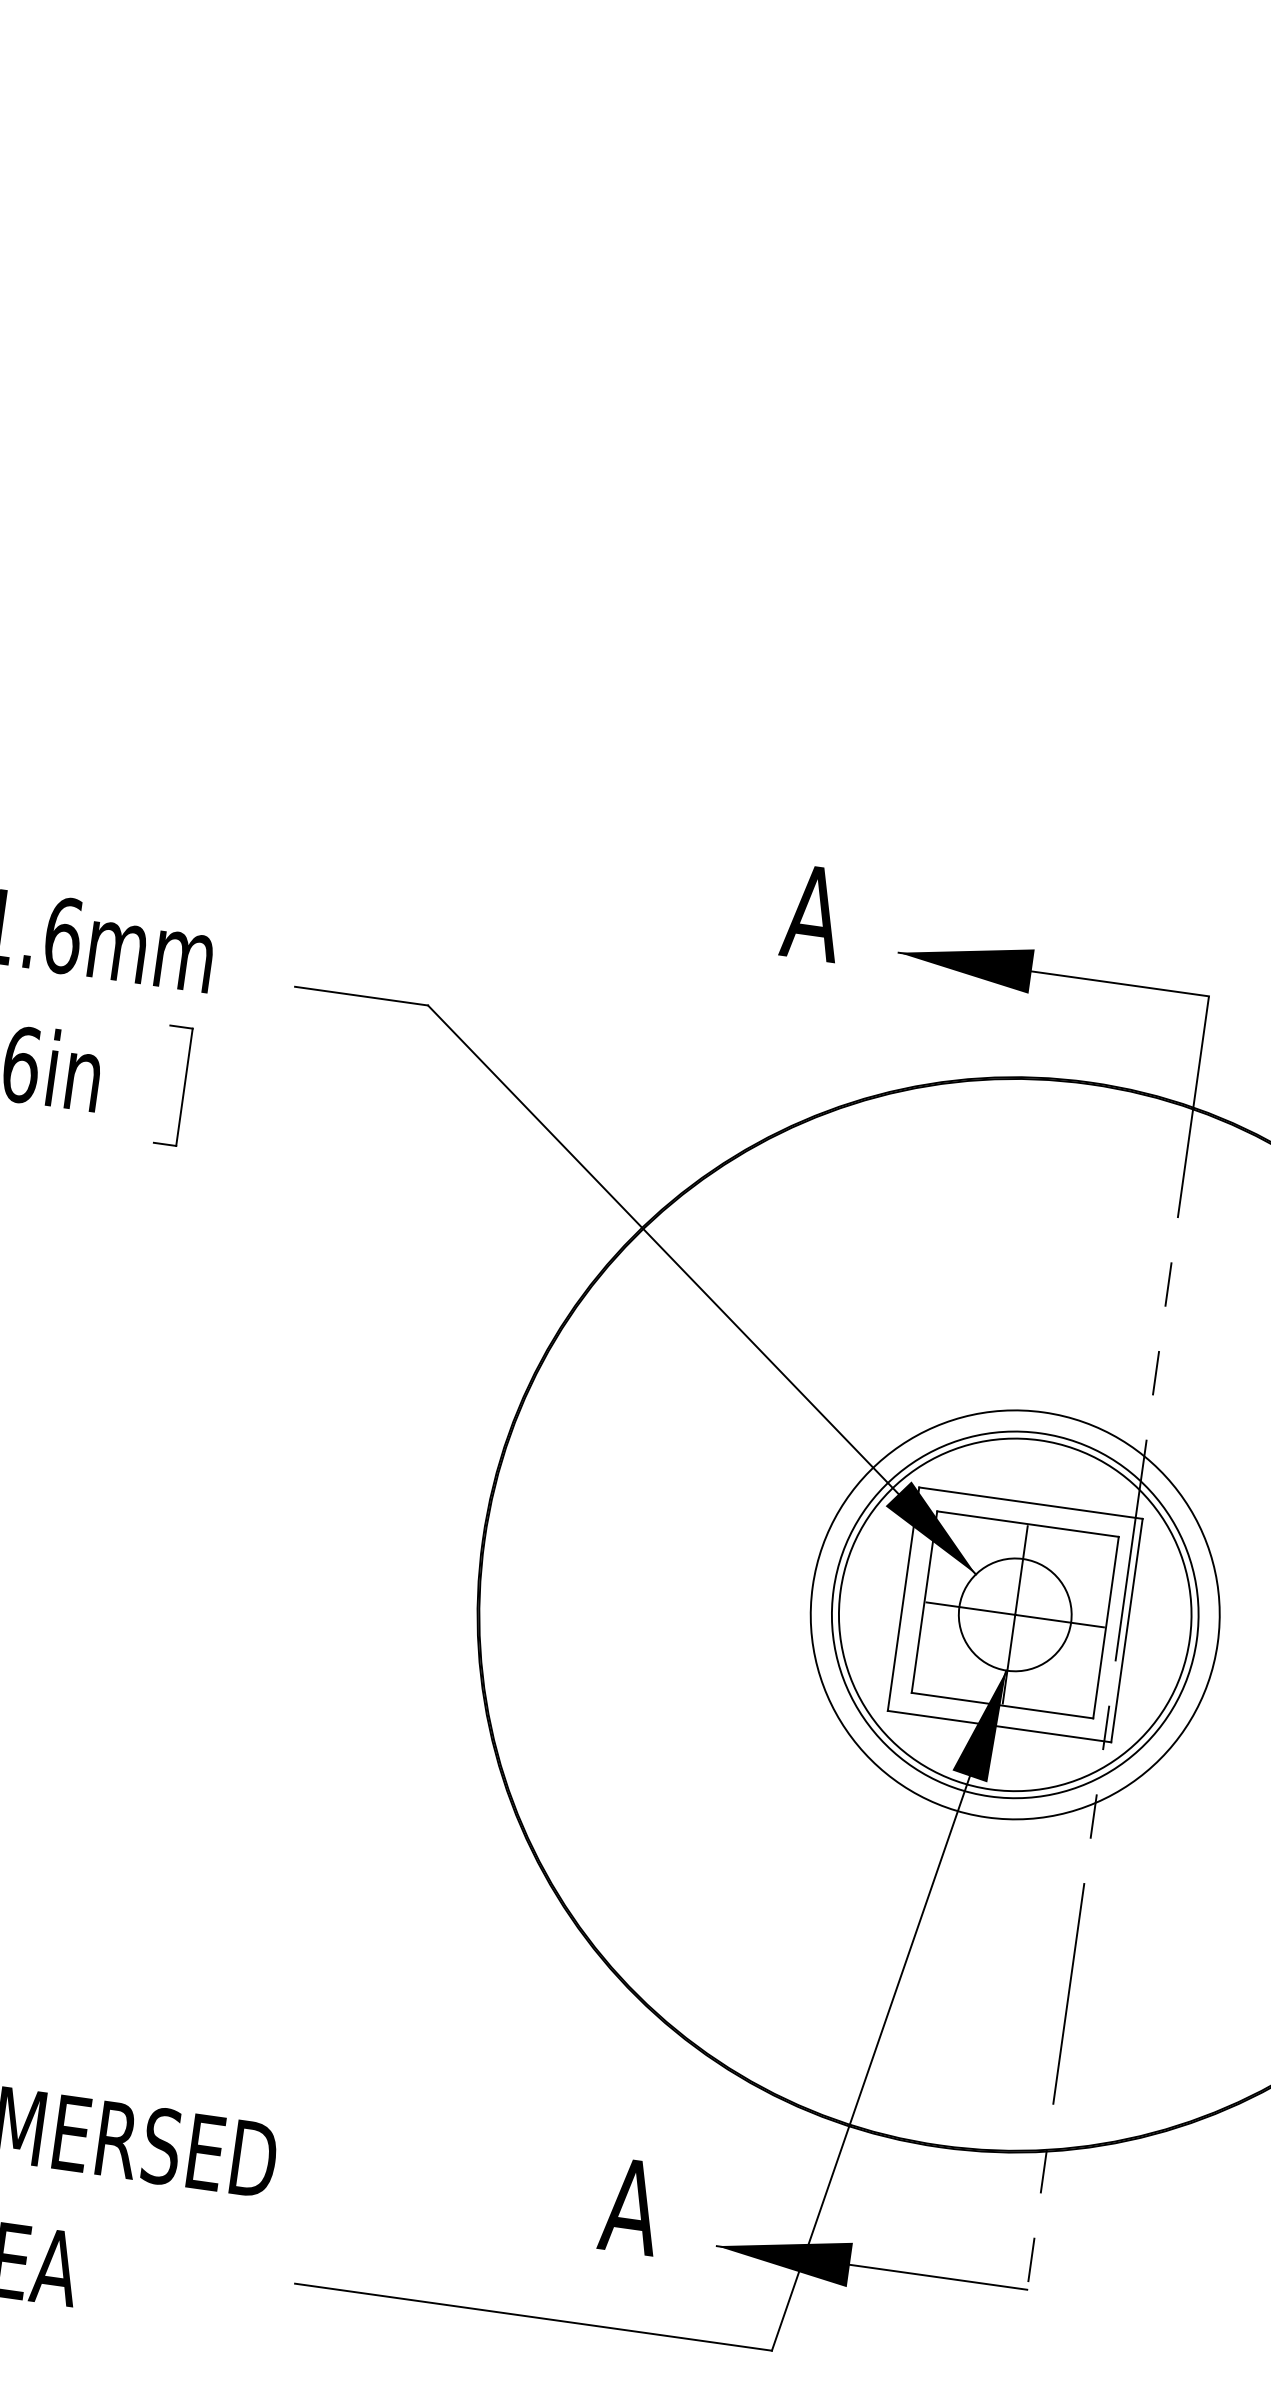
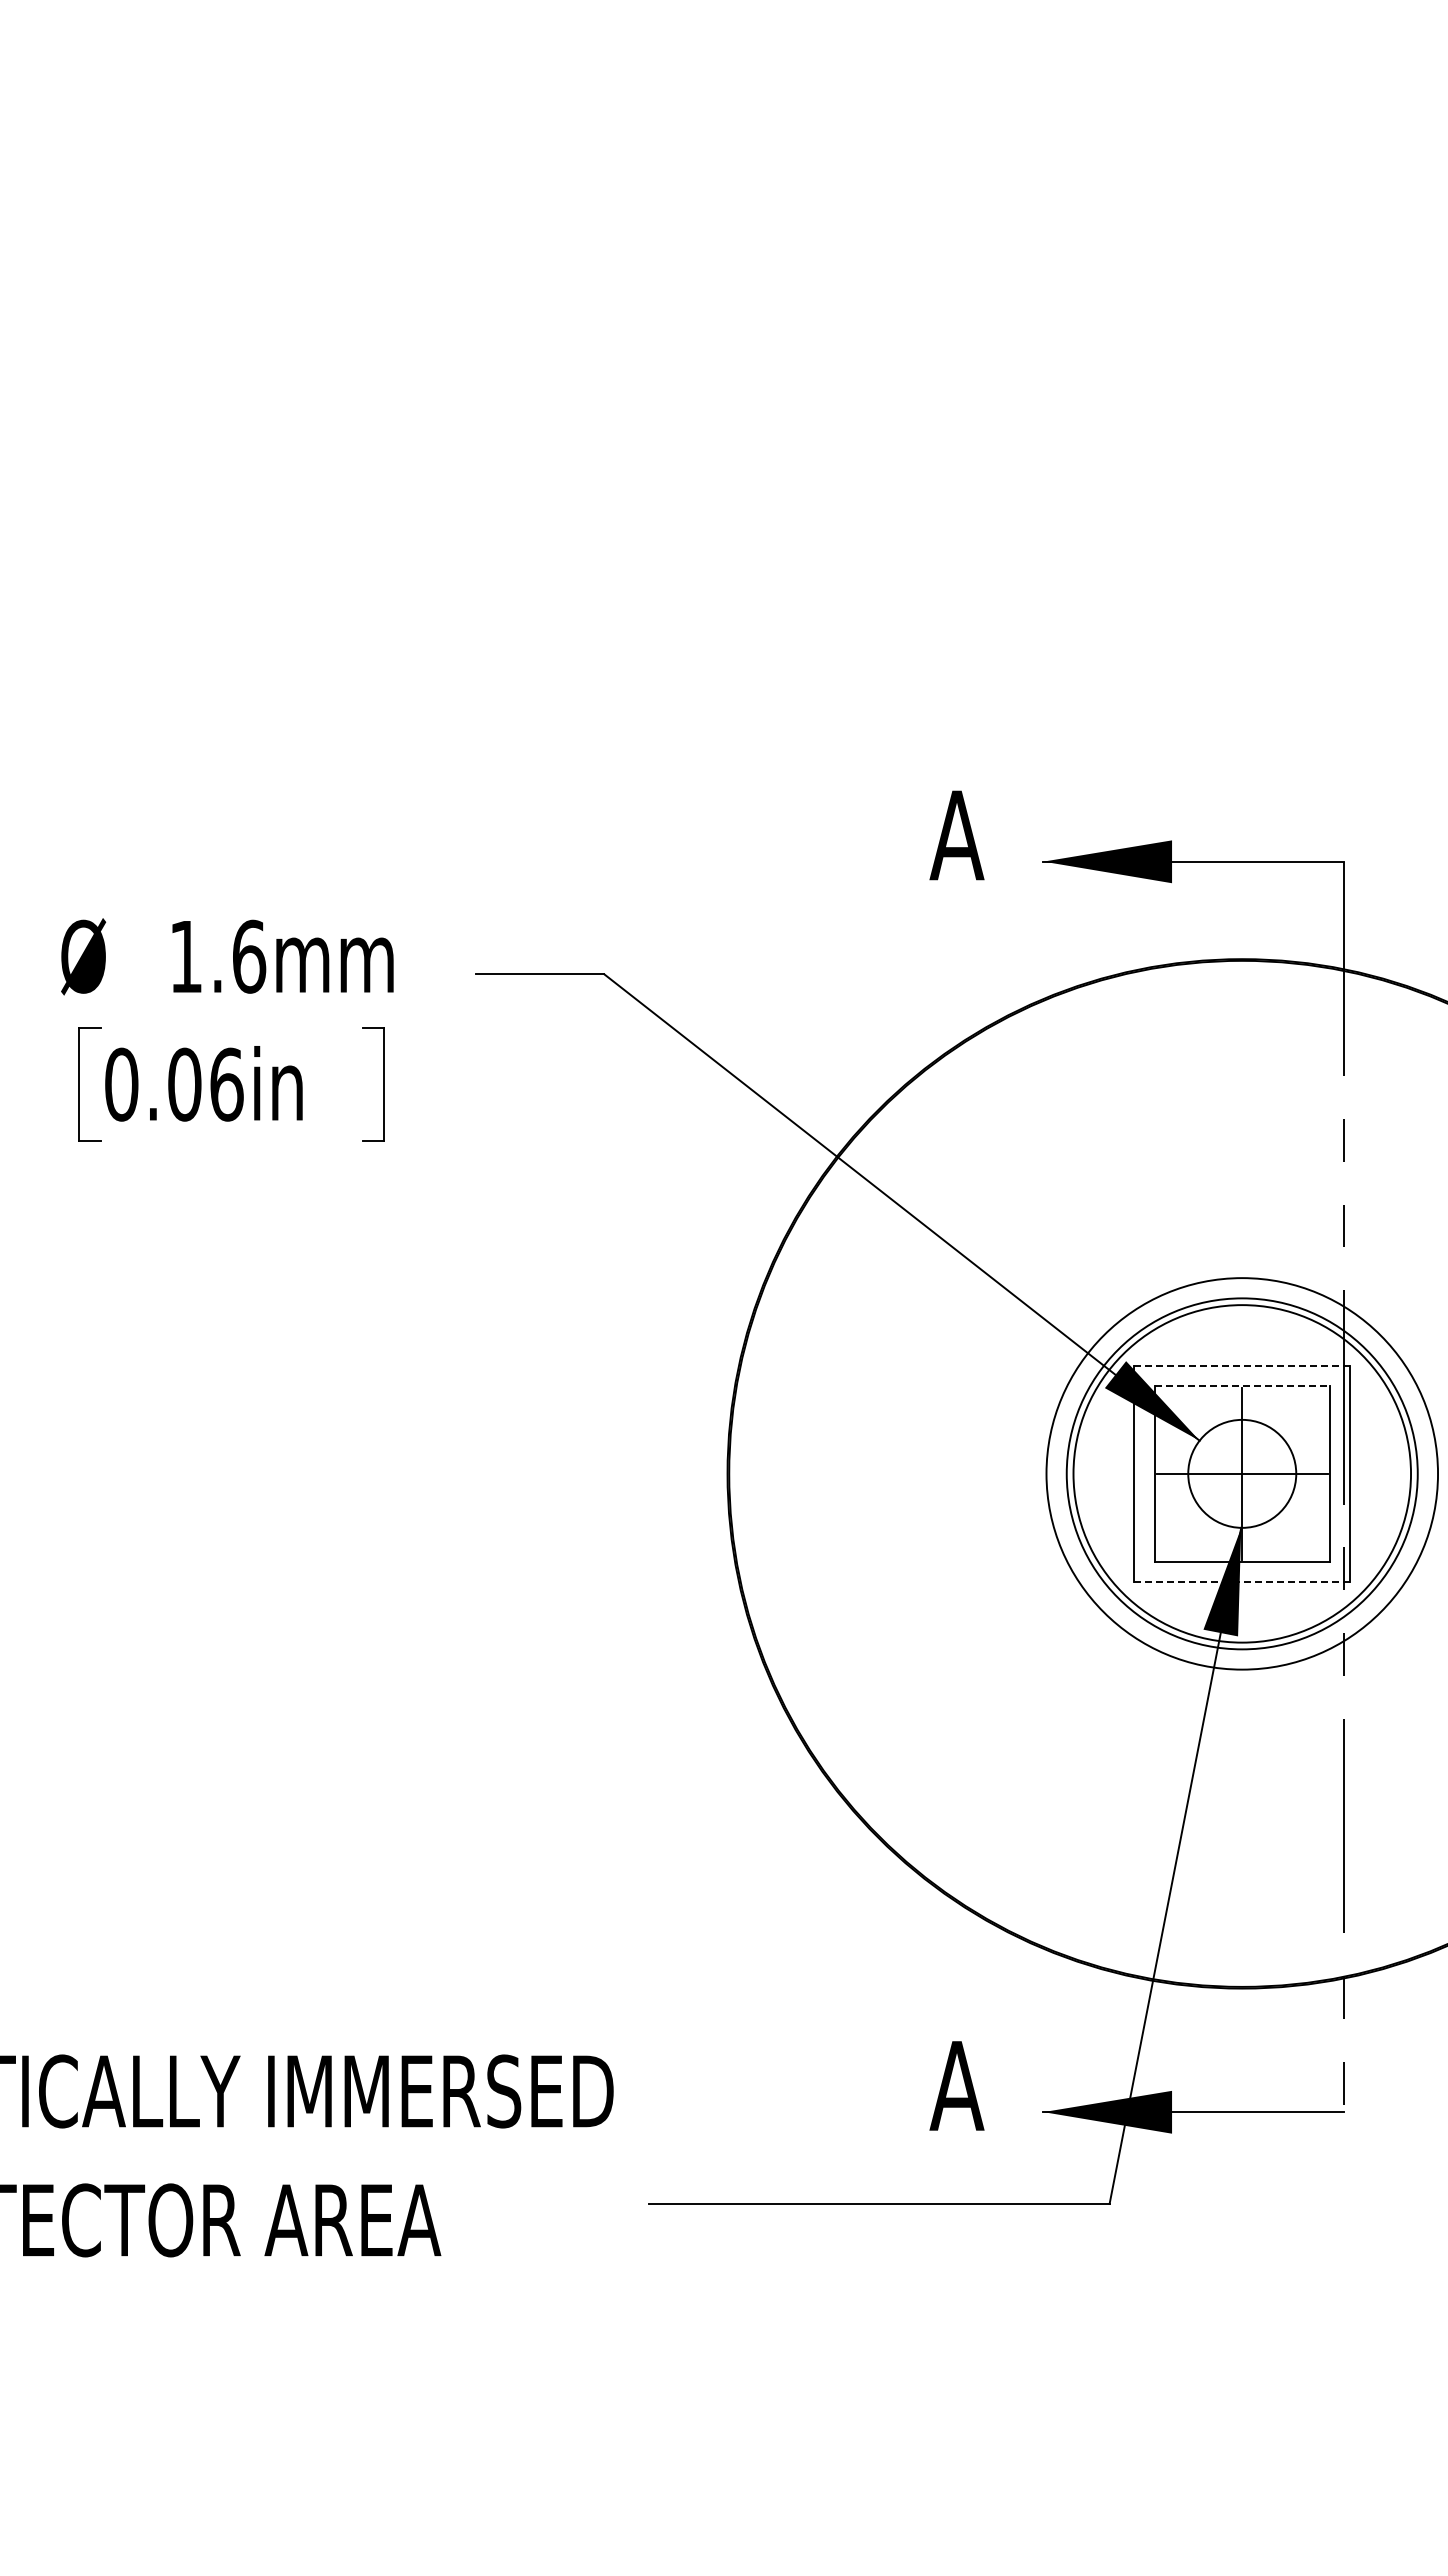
line: (1031, 1502) -> (1242, 1365), solid -> dashed
line: (1028, 1524) -> (1242, 1386), solid -> dashed
line: (998, 1726) -> (1241, 1581), solid -> dashed

